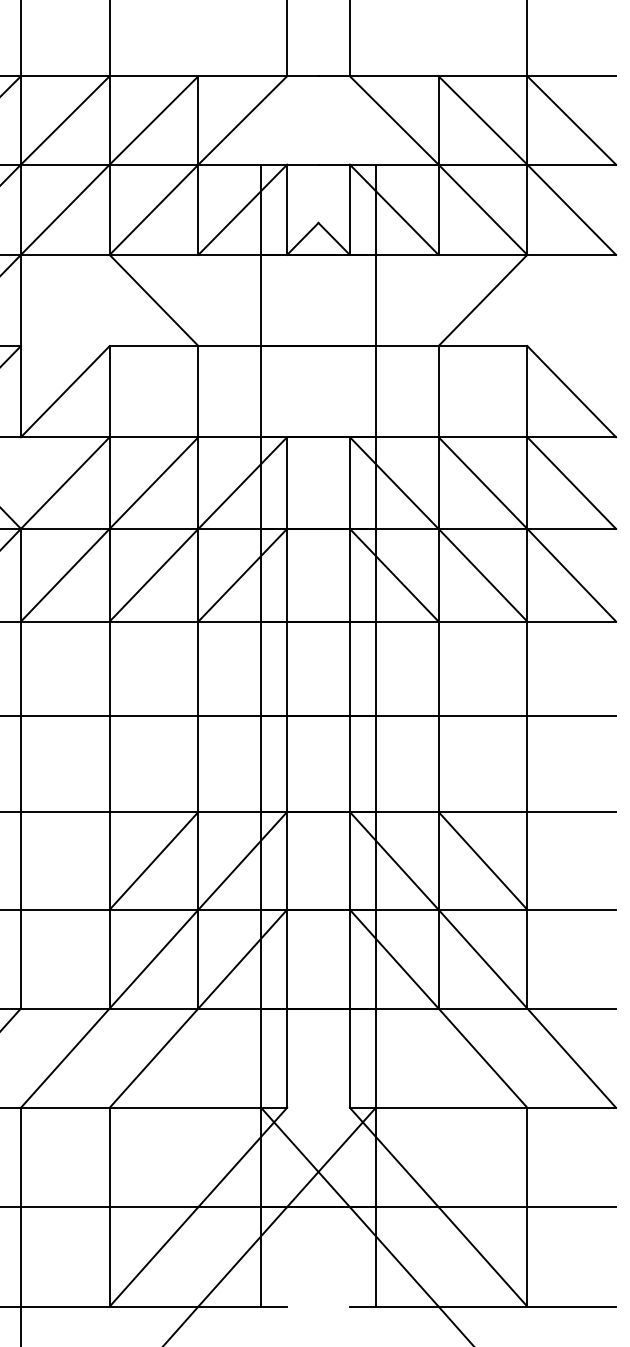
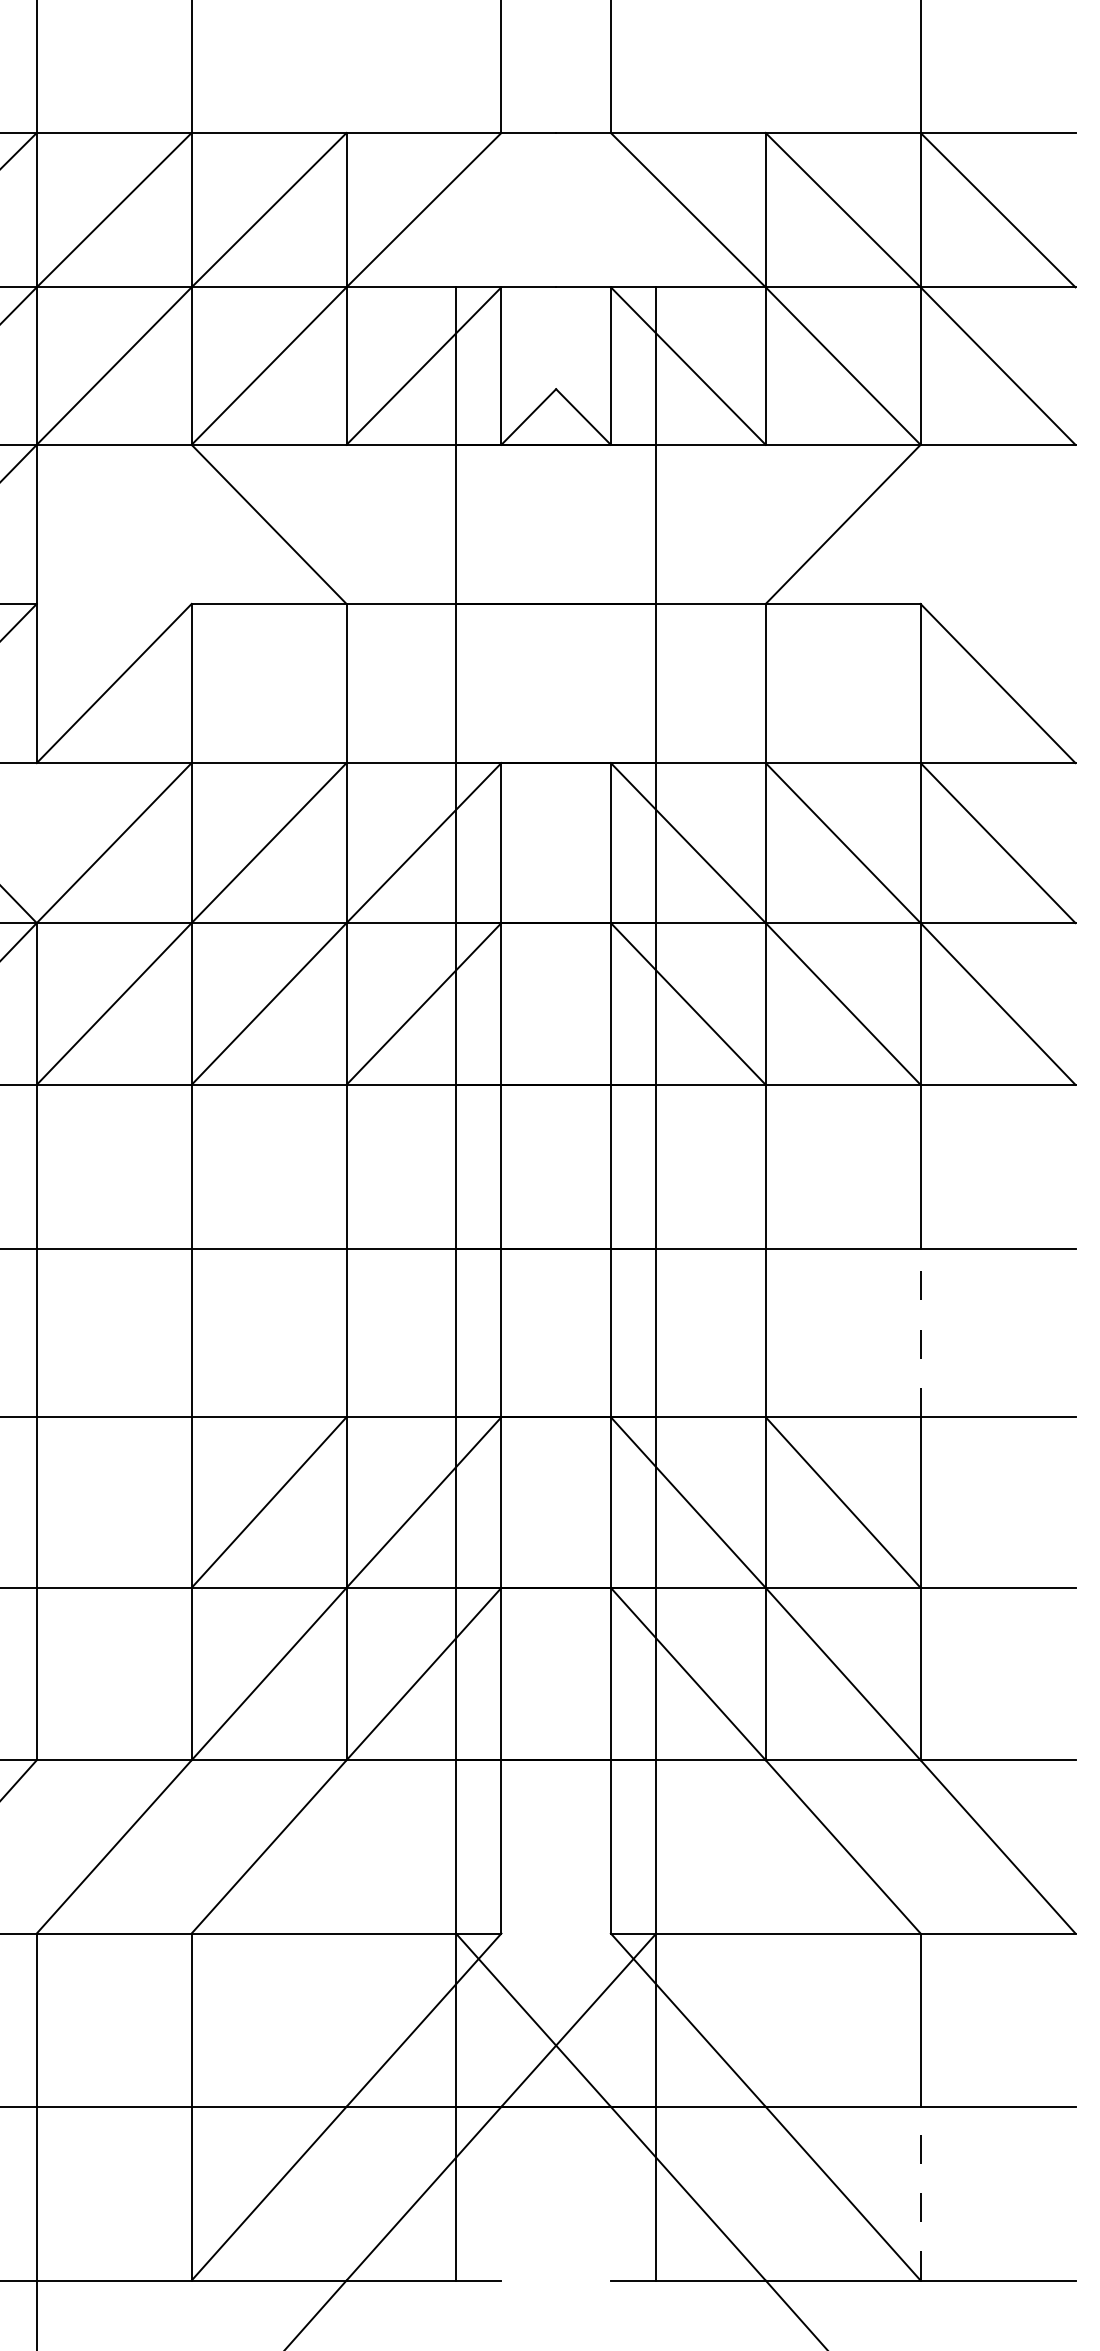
line: (527, 763) -> (920, 1332), solid -> dashed
line: (527, 1256) -> (920, 2193), solid -> dashed

